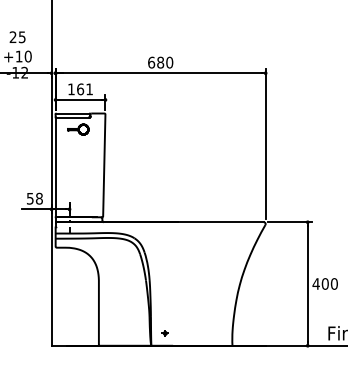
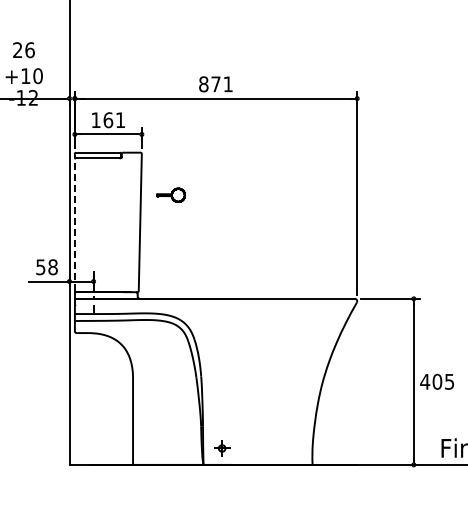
text: (21, 37) -> (29, 50), 25 -> 26
text: (160, 62) -> (216, 84), 680 -> 871
part: (77, 129) -> (170, 194), moved
line: (55, 167) -> (74, 225), solid -> dashed
text: (334, 283) -> (449, 381), 400 -> 405
part: (165, 332) -> (222, 447), size x1.6

